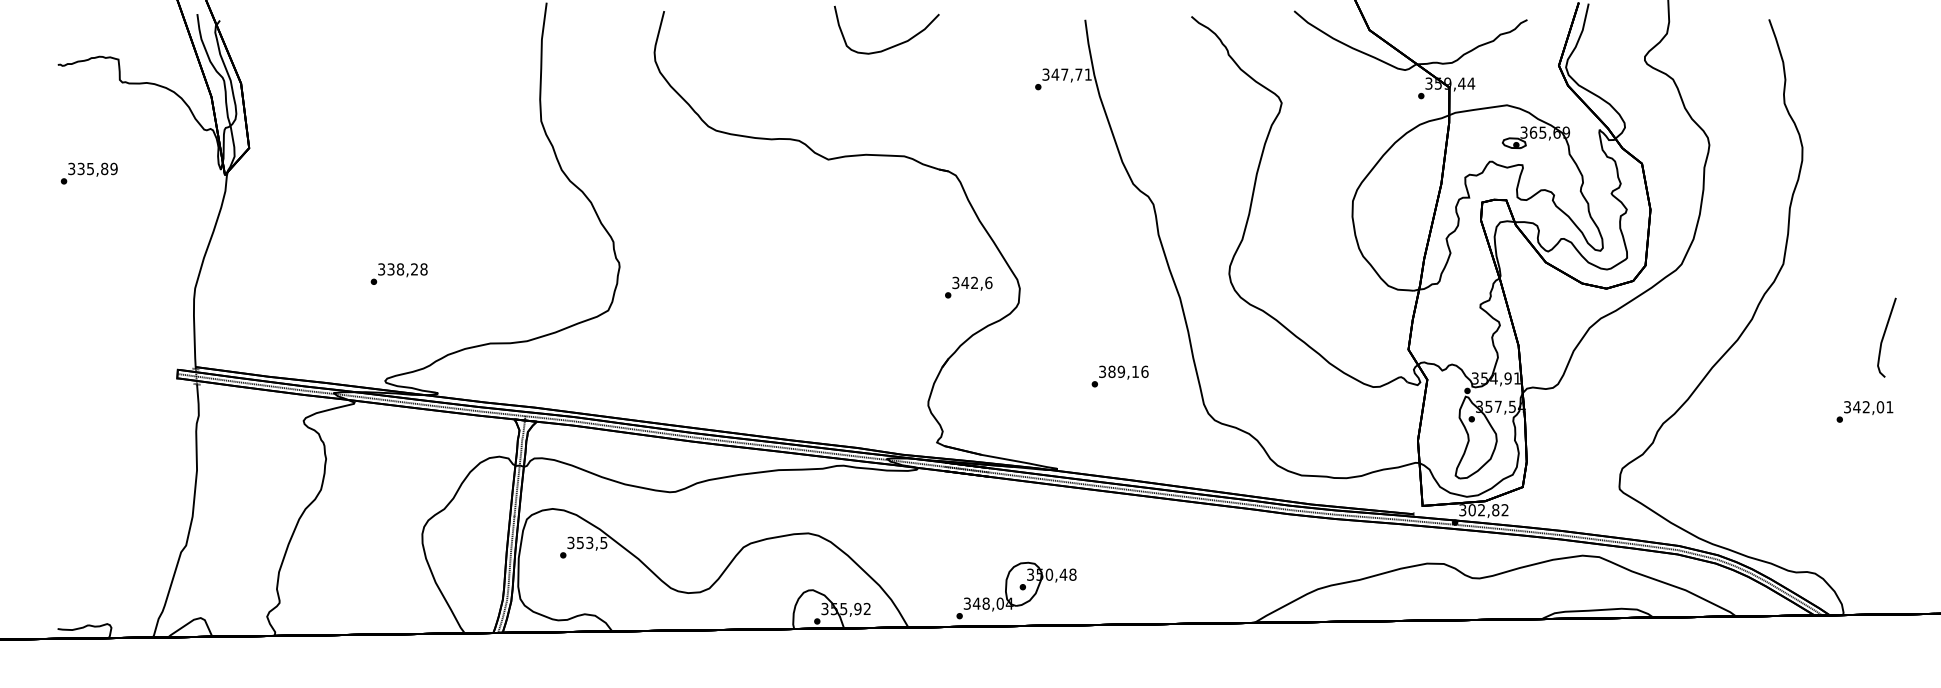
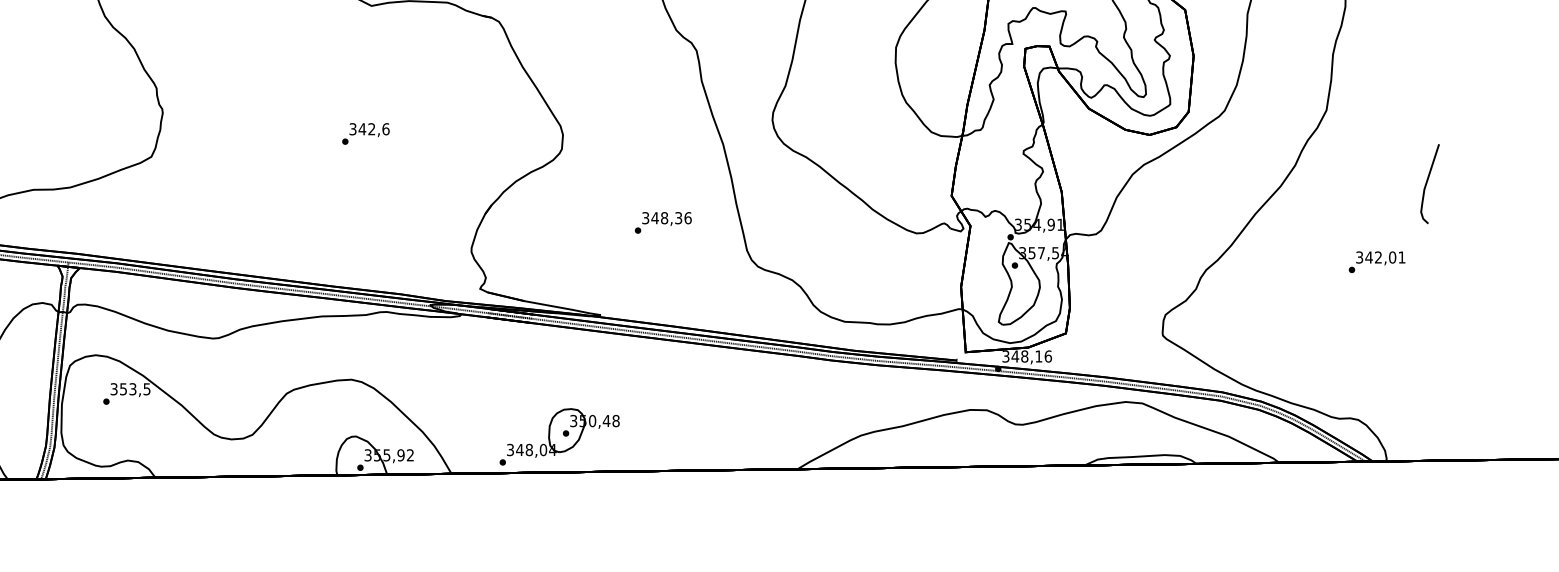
text: (968, 287) -> (365, 133), moved
text: (1123, 371) -> (666, 217), 389,16 -> 348,36
text: (1864, 411) -> (1376, 261), moved
text: (1488, 510) -> (1031, 356), 302,82 -> 348,16

